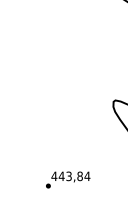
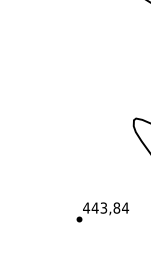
text: (68, 179) -> (103, 211), moved

